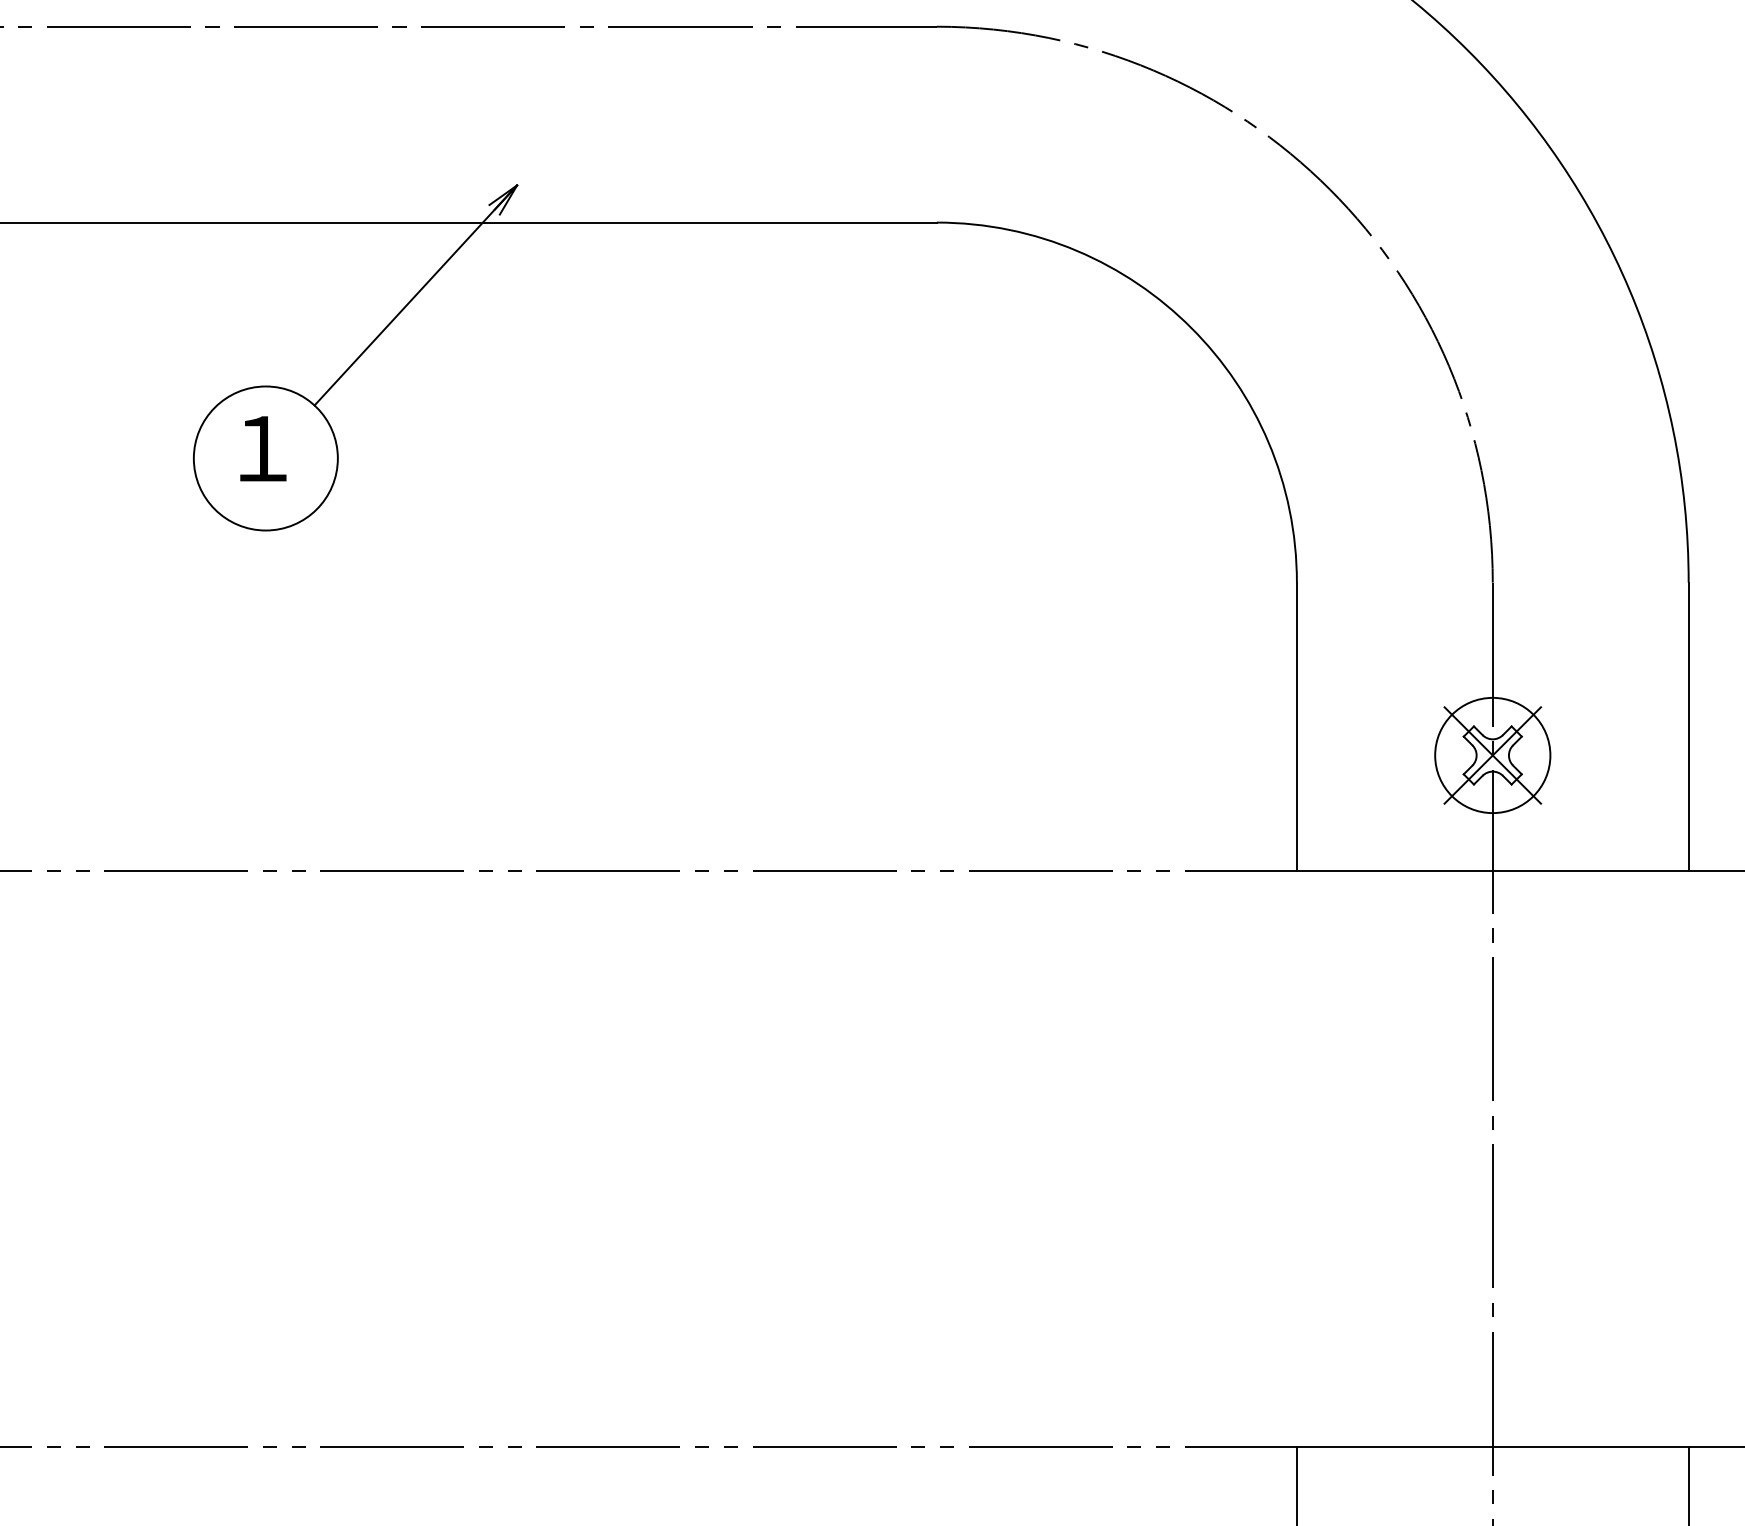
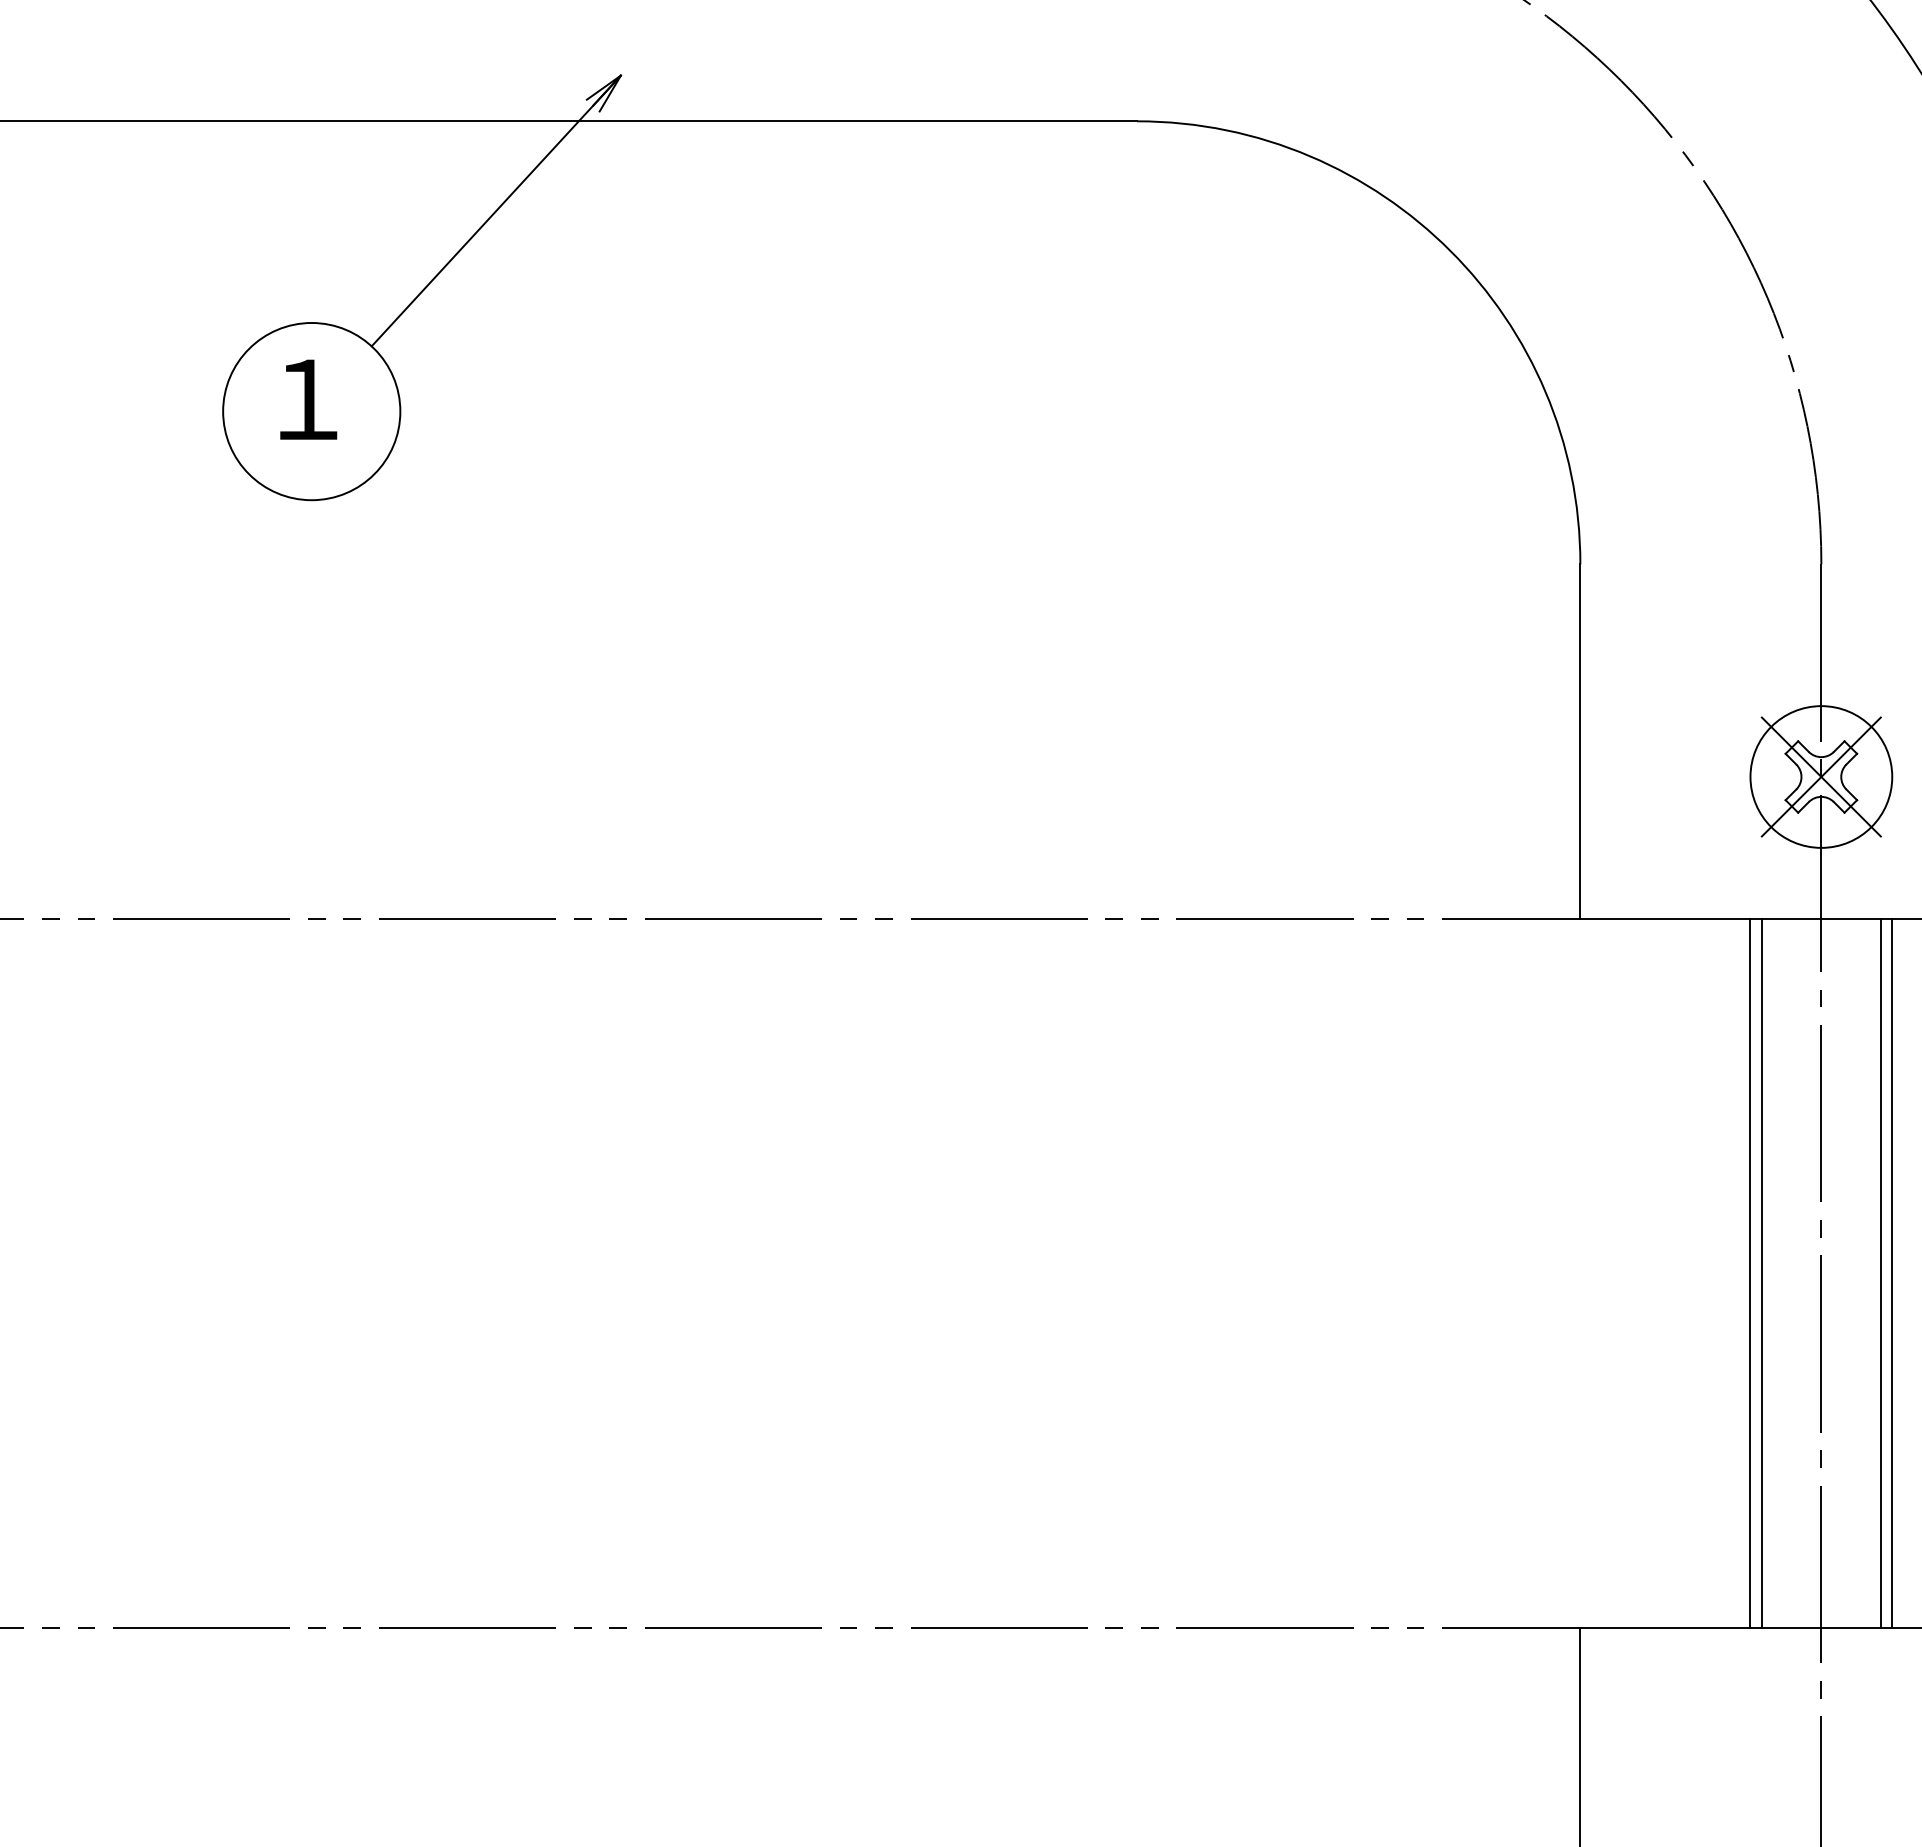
line: (1435, 1158) -> (1750, 1272), added
line: (1444, 1158) -> (1761, 1272), added
line: (1541, 1158) -> (1881, 1272), added
line: (1550, 1158) -> (1892, 1272), added

